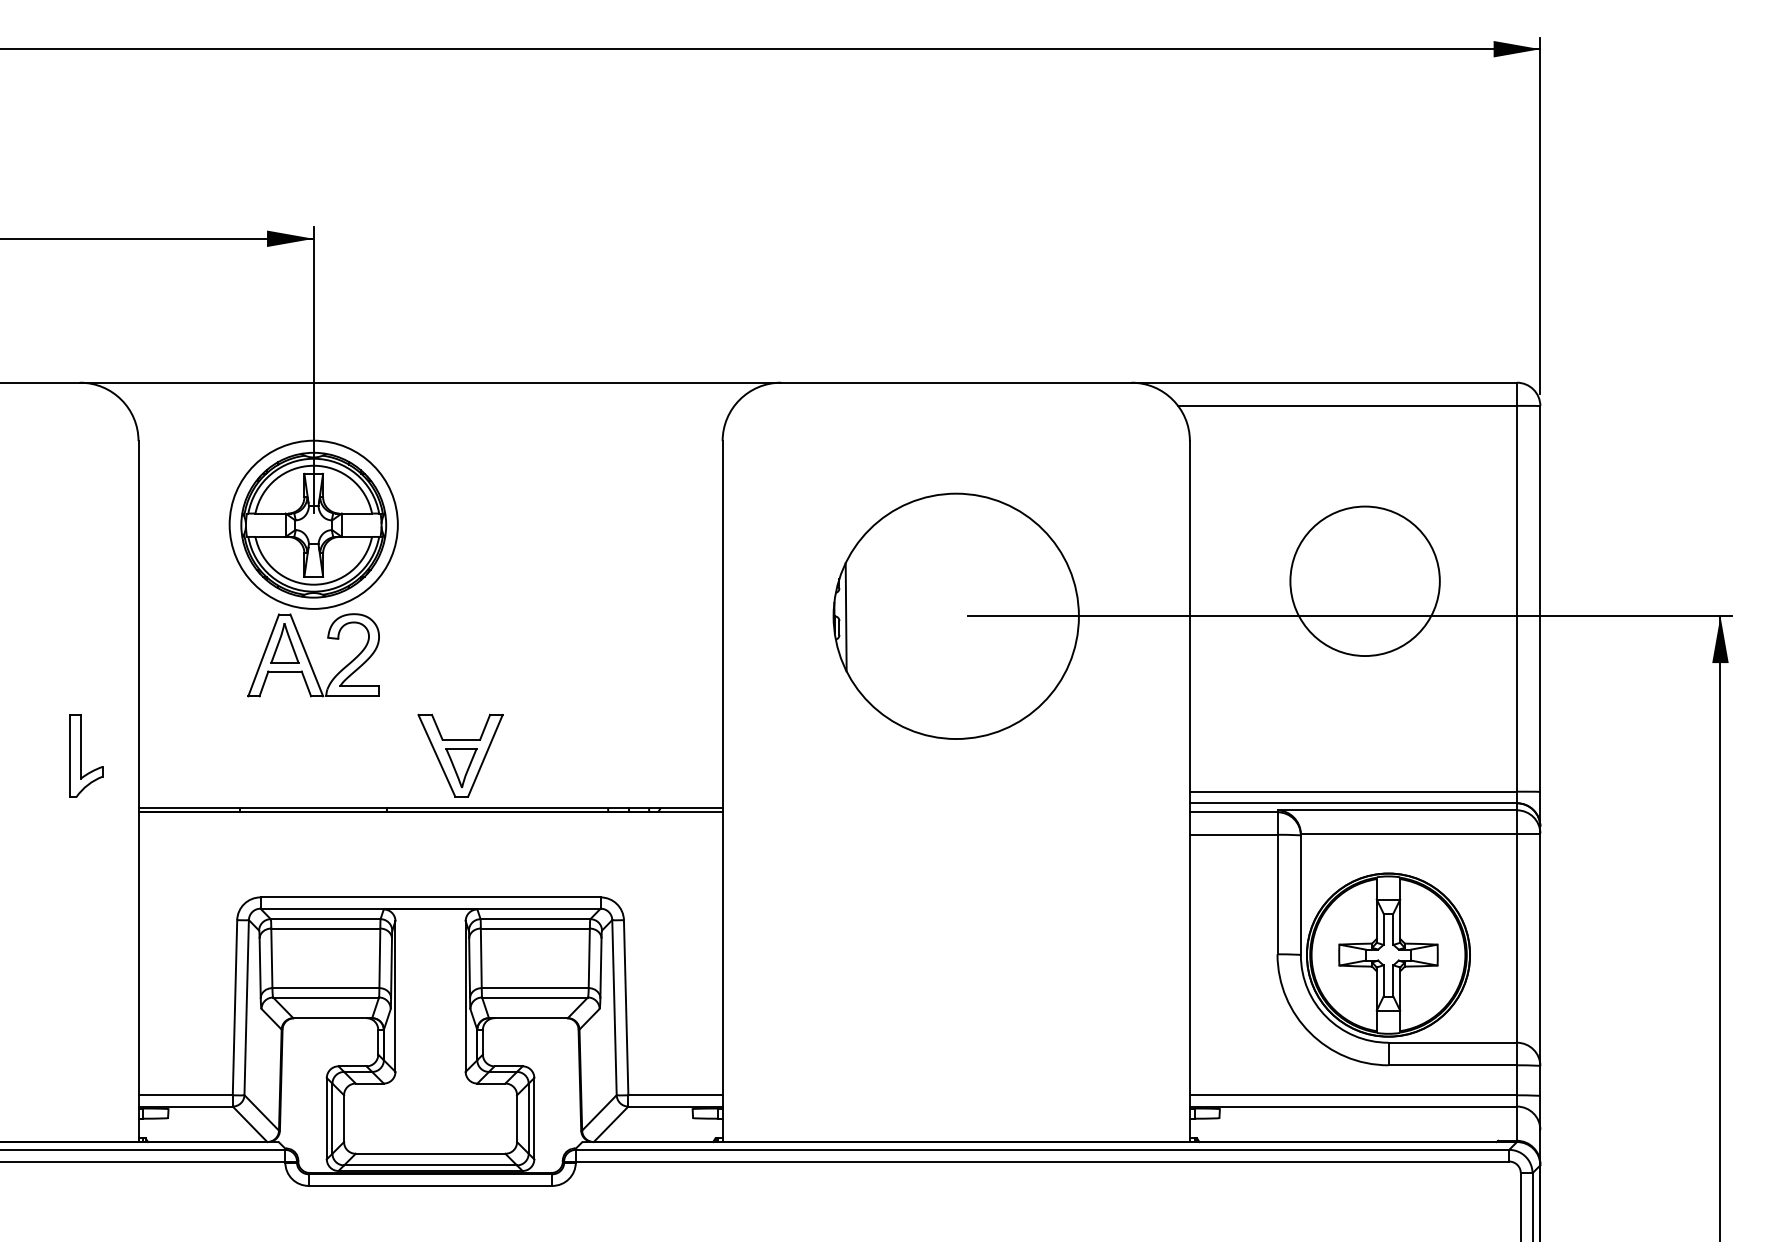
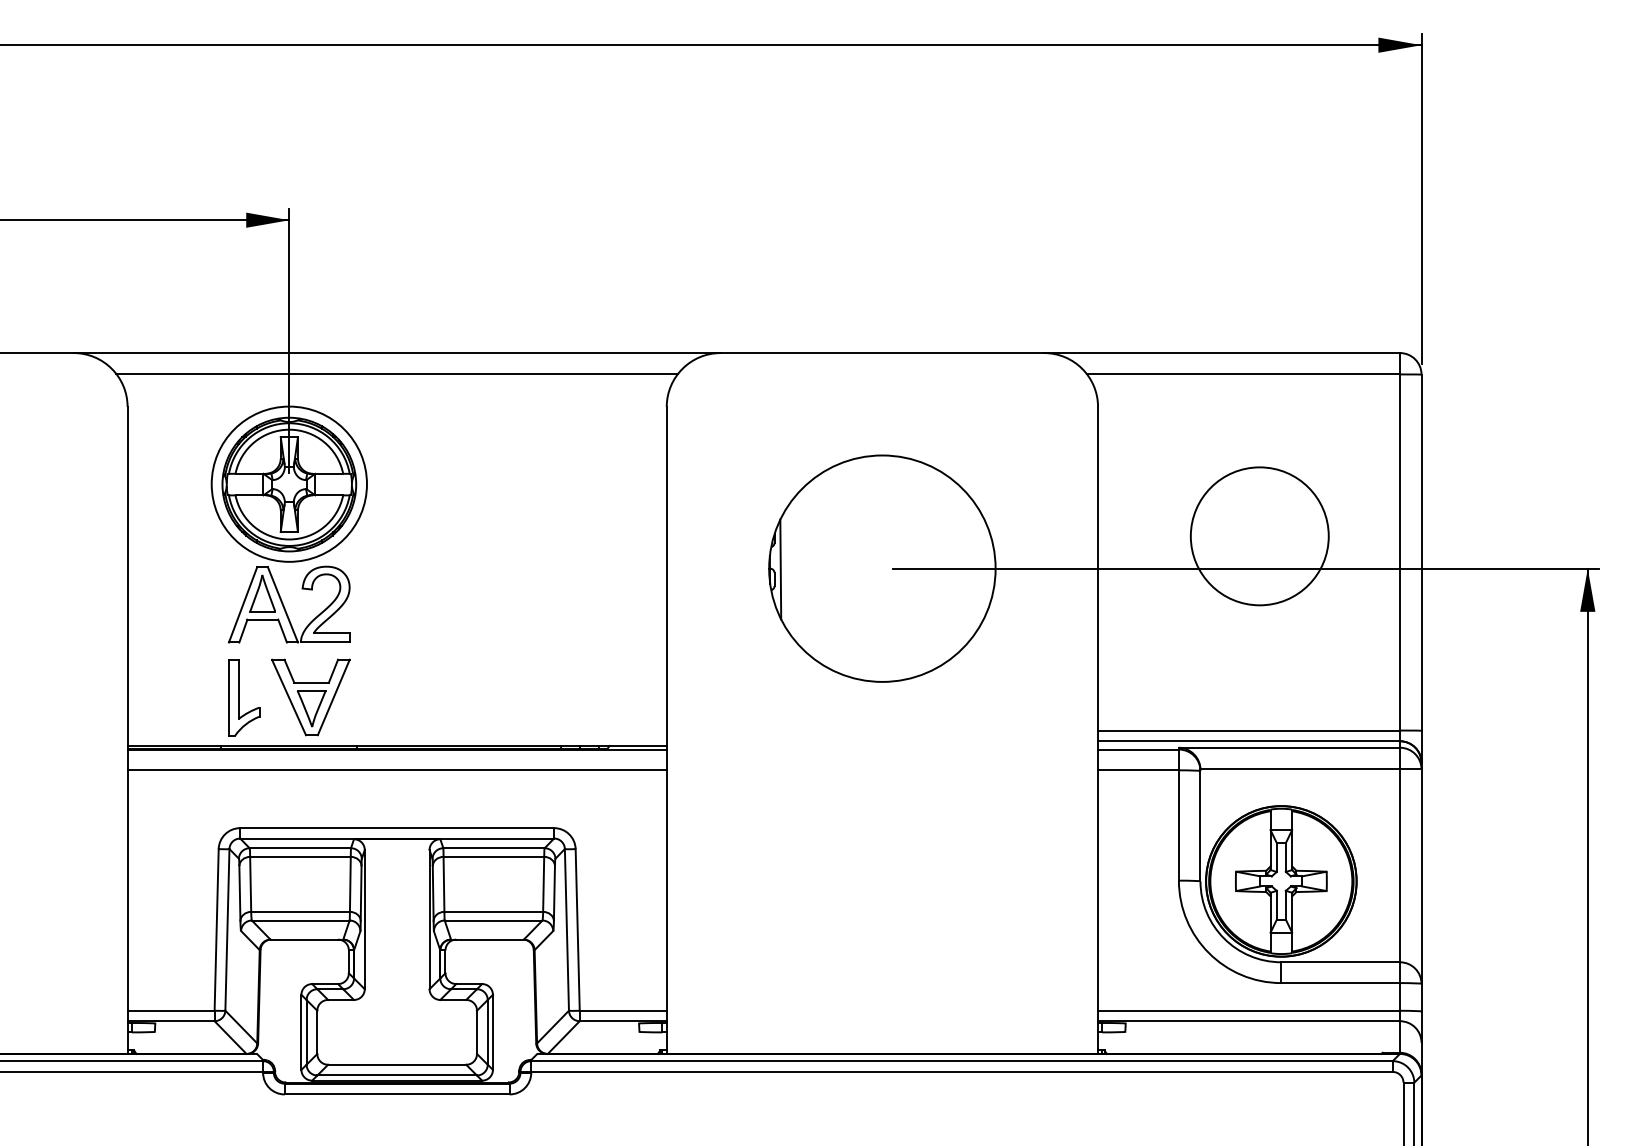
line: (430, 404) -> (397, 373), added
part: (86, 755) -> (244, 697), moved
part: (460, 755) -> (310, 697), moved
line: (429, 834) -> (396, 770), added

